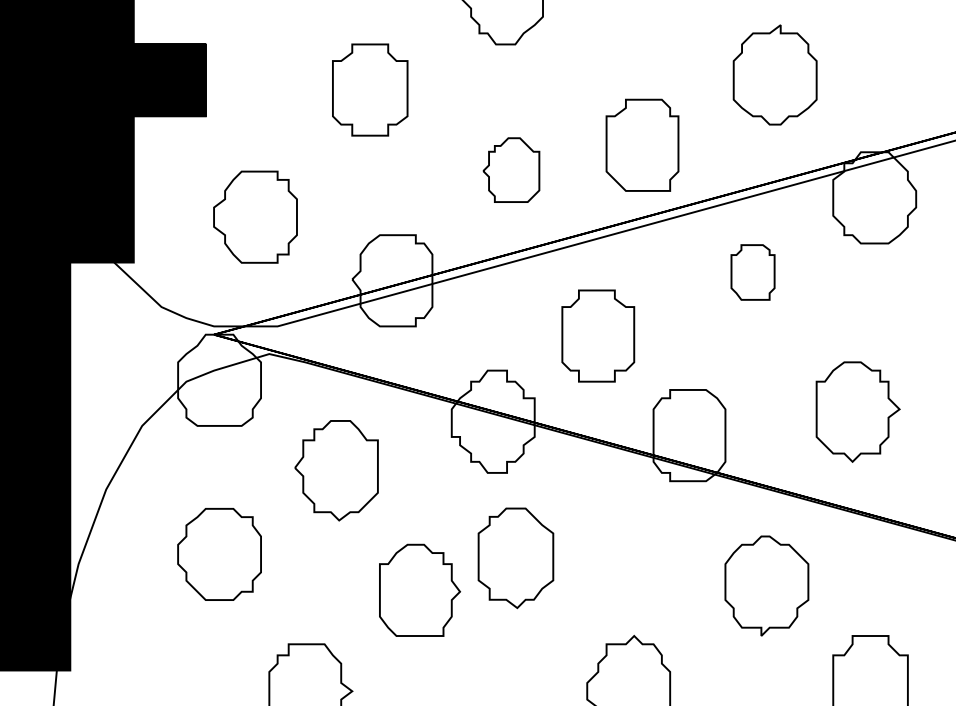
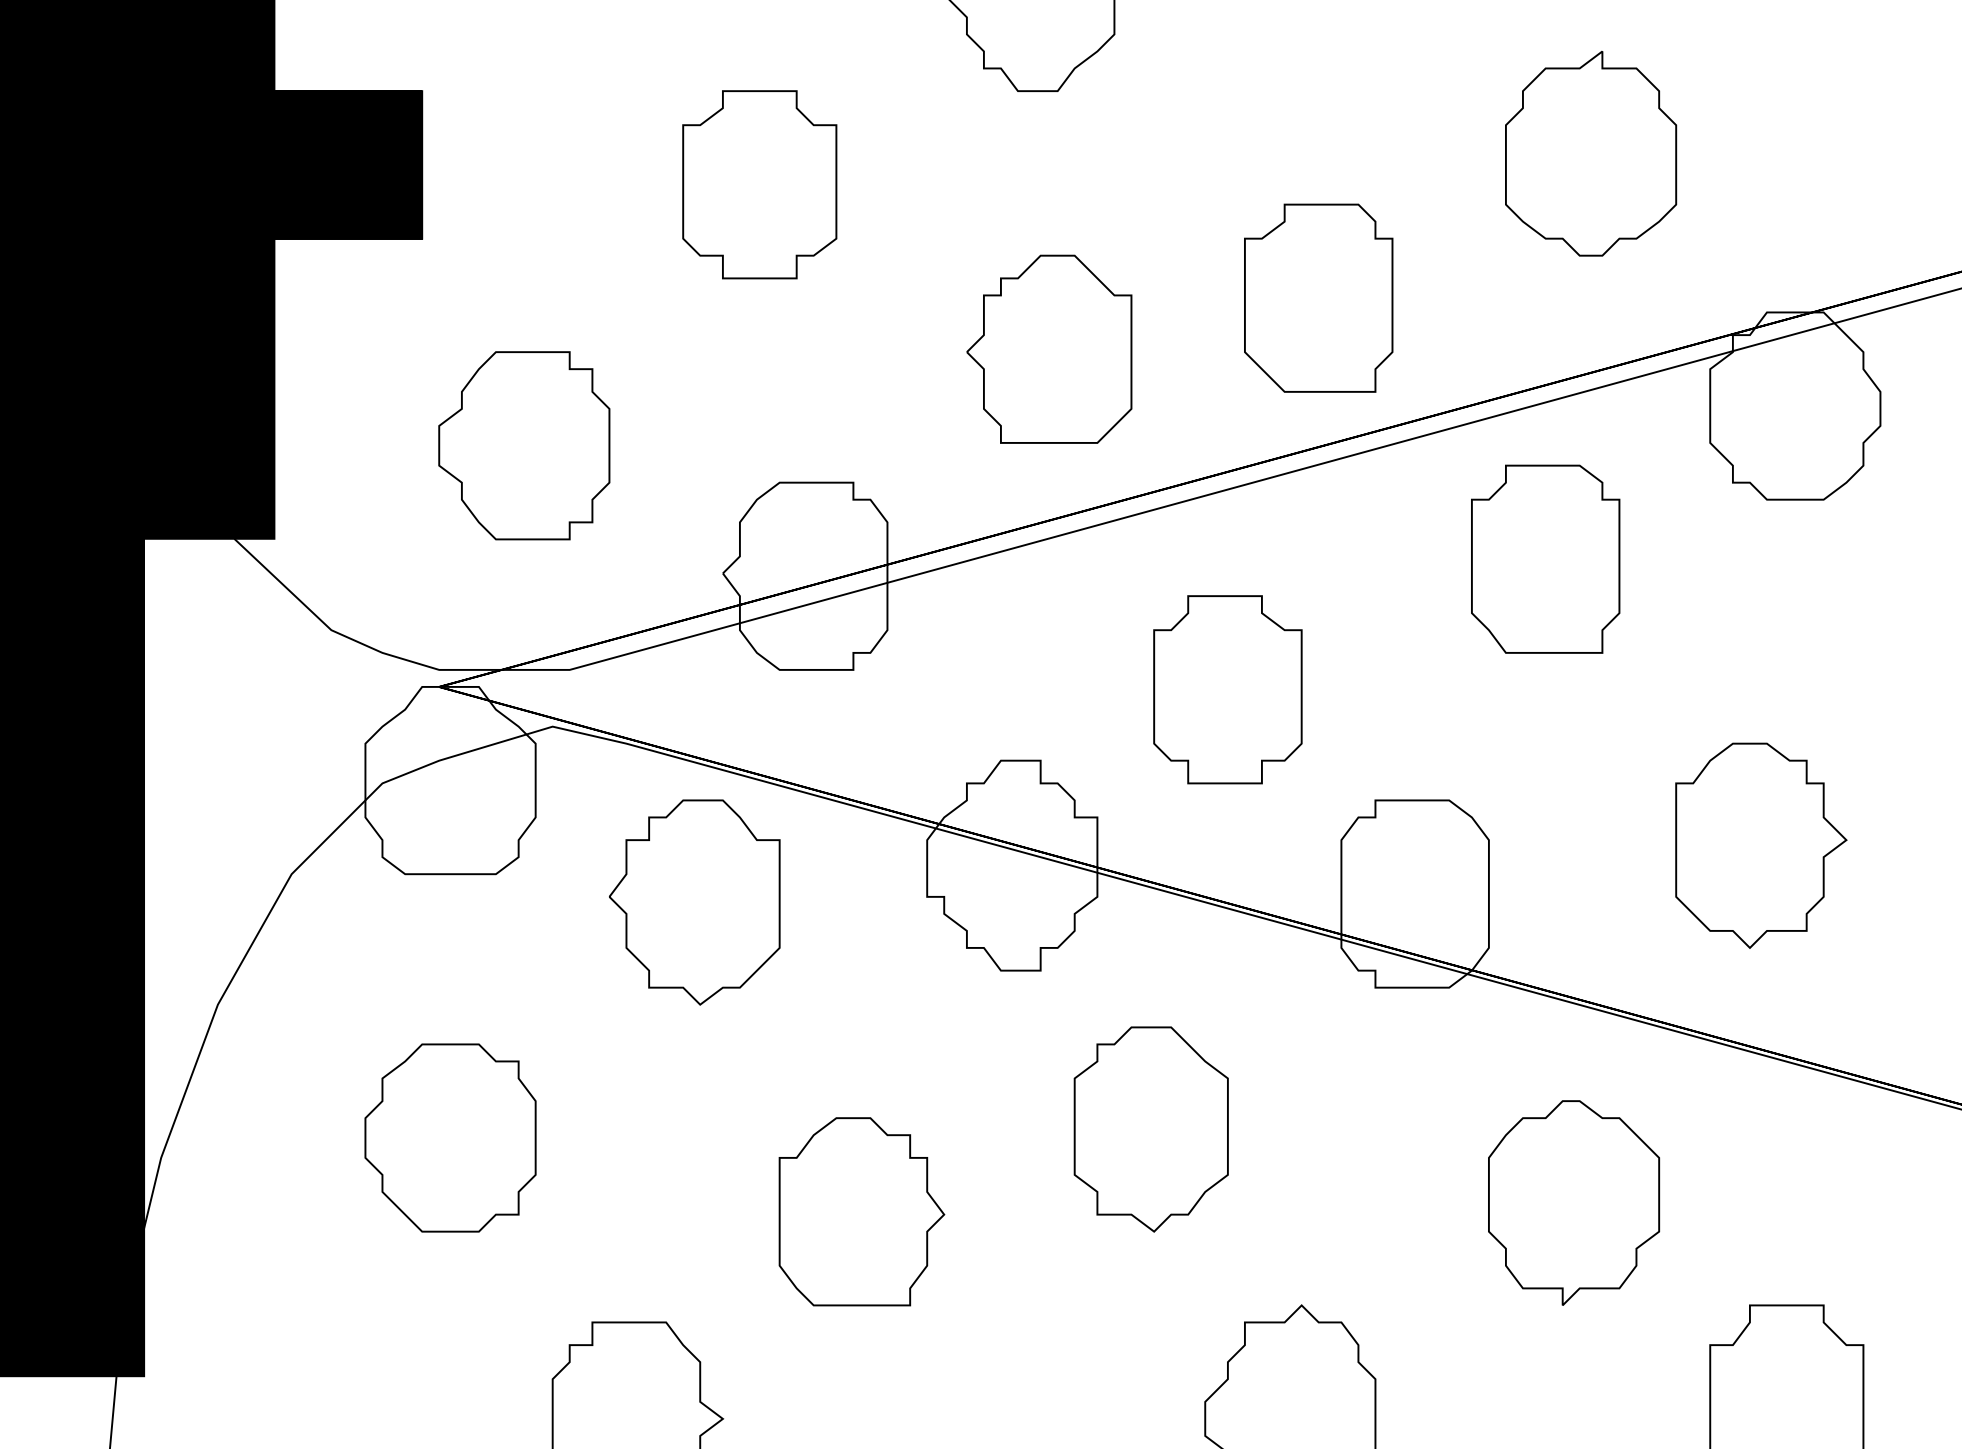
part: (511, 169) -> (1049, 347), size x1.43
part: (752, 272) -> (1544, 559), size x1.67
part: (336, 470) -> (694, 902), moved
part: (515, 558) -> (1150, 1129), moved

